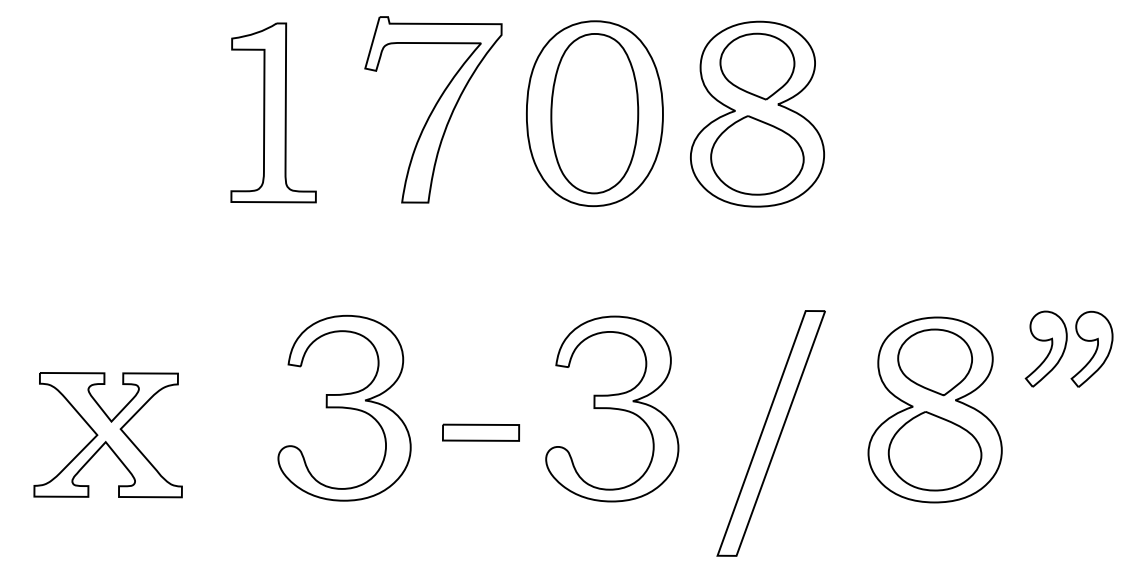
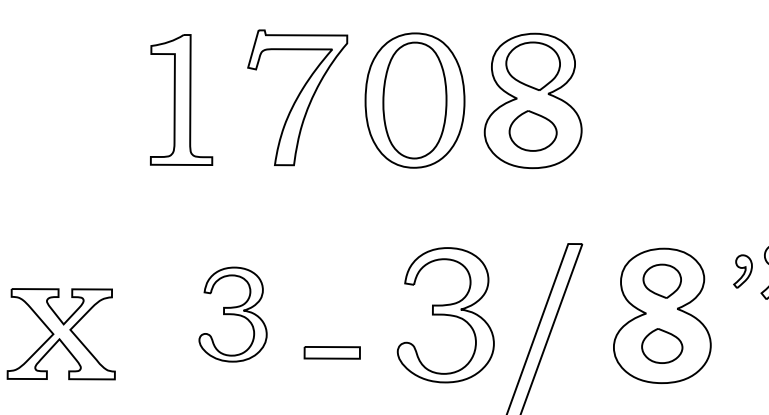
part: (757, 155) -> (533, 130), size x0.7
part: (1045, 348) -> (742, 271), size x0.6
part: (934, 362) -> (661, 281), size x0.7
part: (344, 407) -> (233, 314), size x0.7
part: (612, 408) -> (446, 314), moved
part: (480, 432) -> (331, 352), moved
part: (934, 451) -> (661, 346), size x0.6

